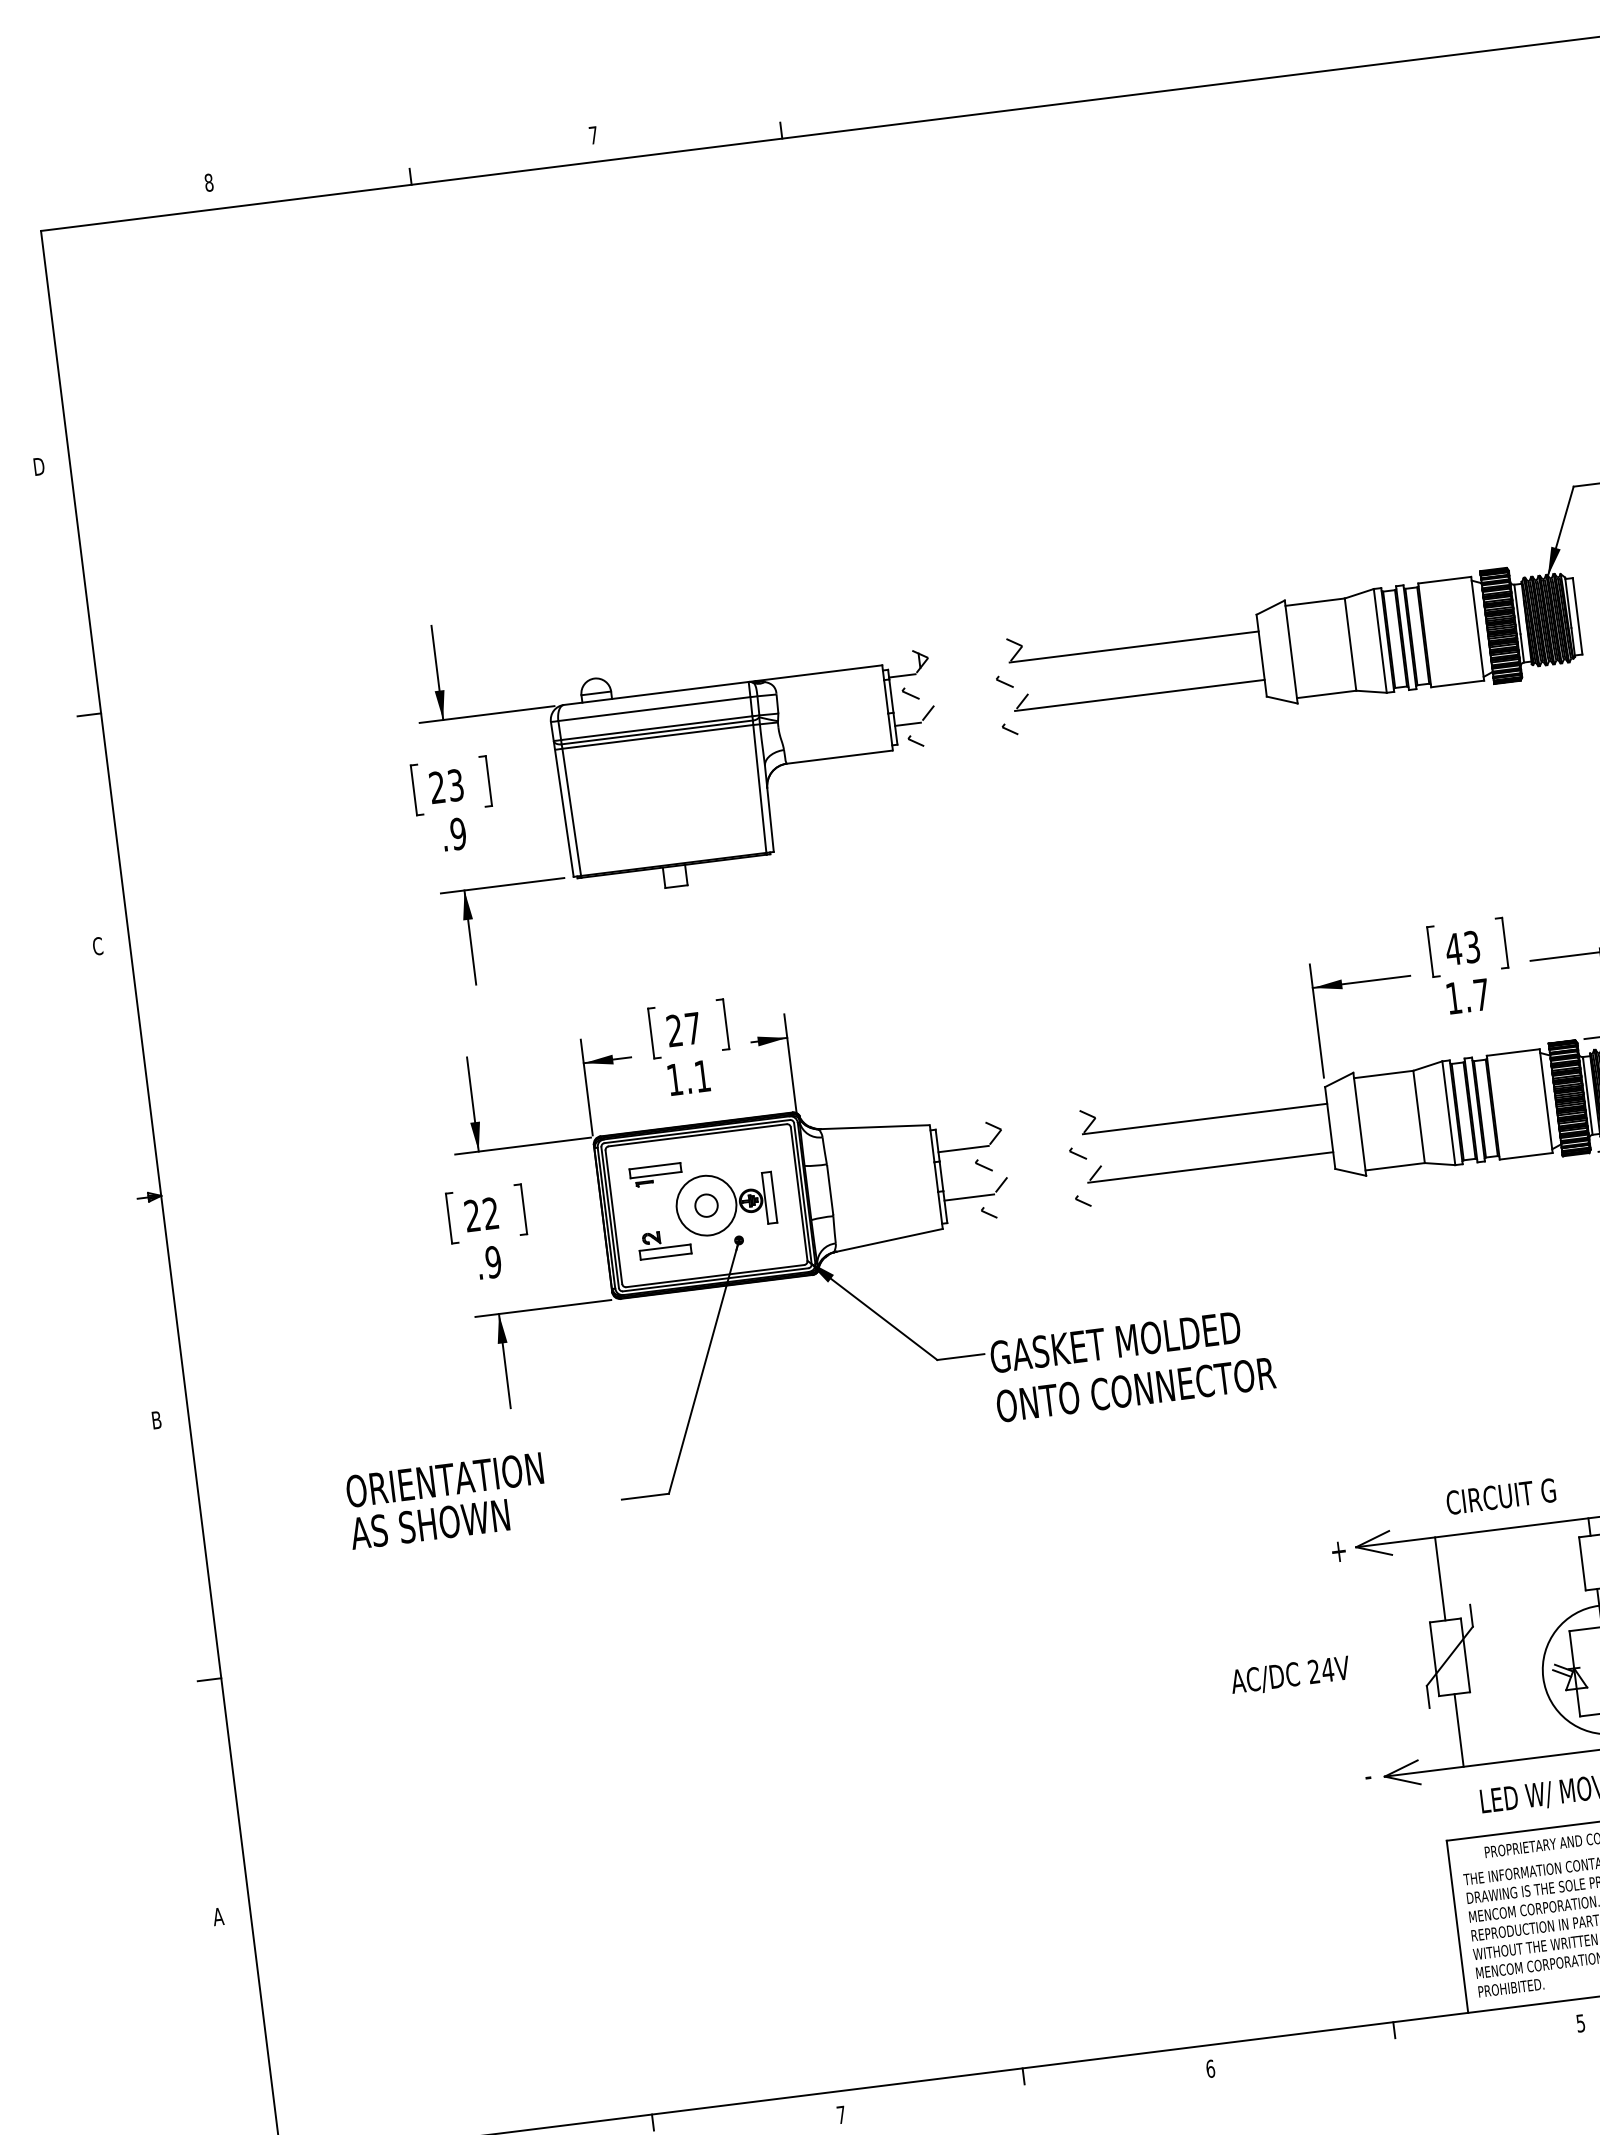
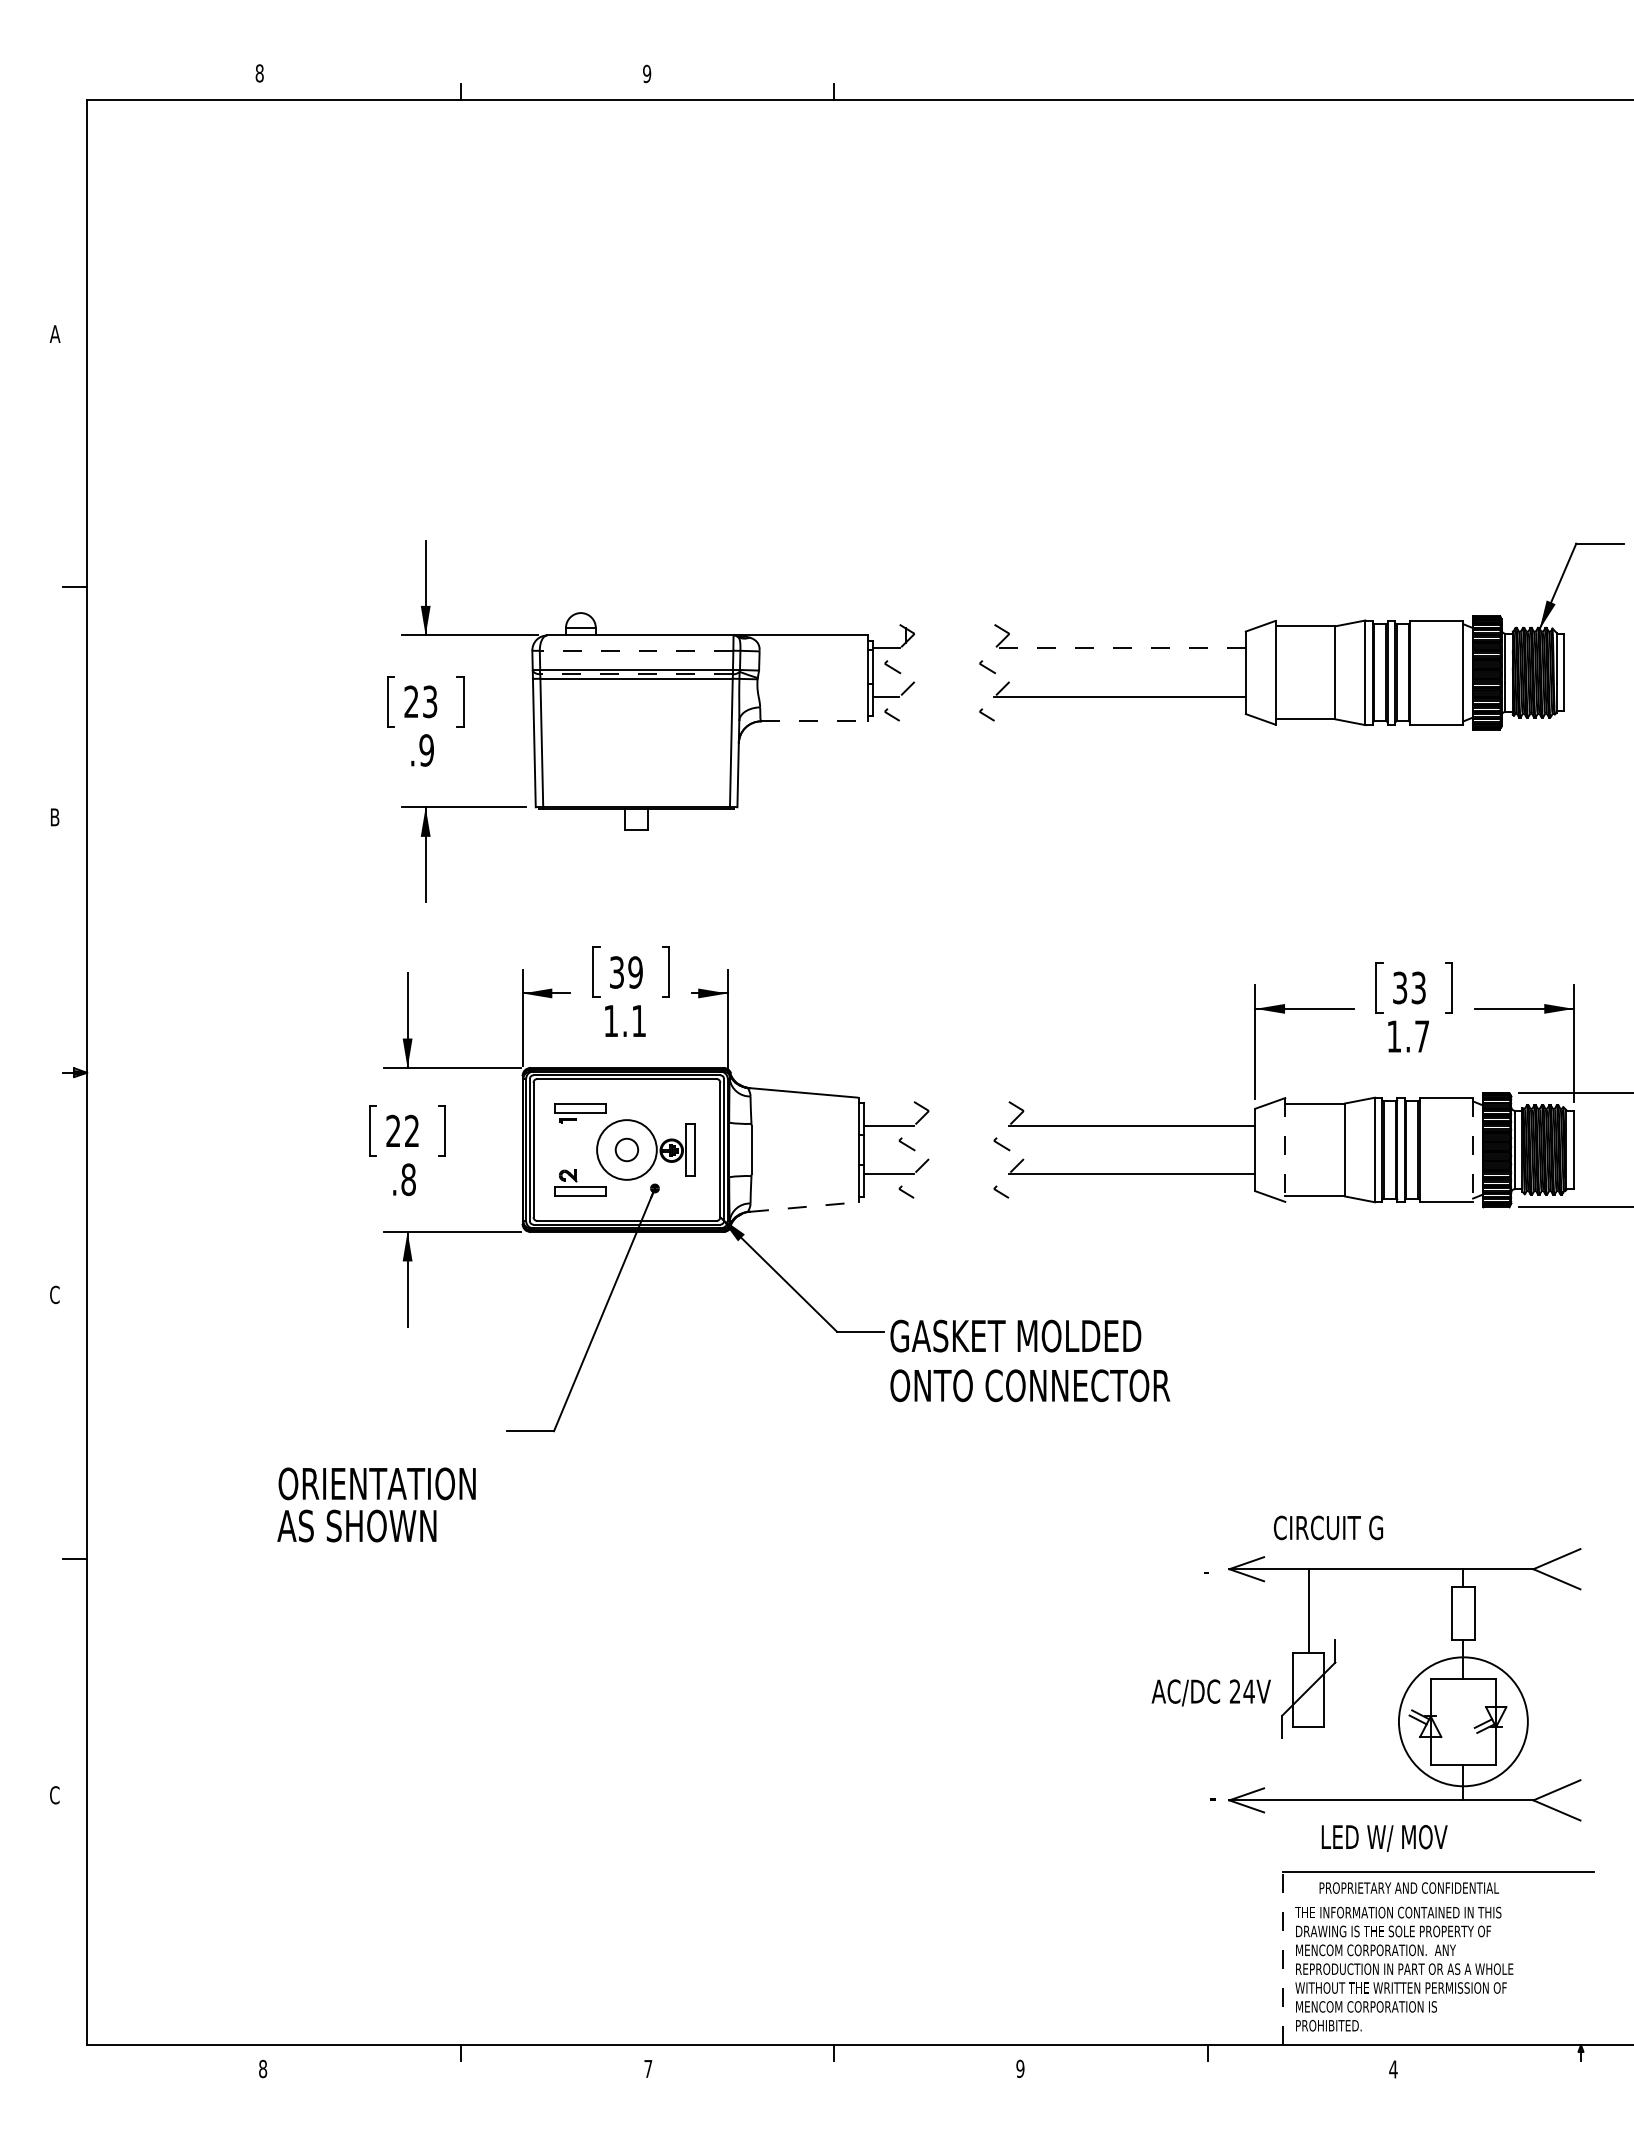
text: (593, 134) -> (647, 73), 7 -> 9
text: (38, 466) -> (55, 333), D -> A
line: (1133, 647) -> (1119, 648), solid -> dashed
line: (654, 708) -> (636, 650), solid -> dashed
line: (657, 732) -> (636, 674), solid -> dashed
line: (839, 757) -> (814, 721), solid -> dashed
text: (97, 946) -> (54, 817), C -> B
text: (1453, 948) -> (1399, 987), 43 -> 33
text: (684, 1029) -> (626, 972), 27 -> 39
line: (1546, 1101) -> (1473, 1150), solid -> dashed
line: (1359, 1123) -> (1285, 1149), solid -> dashed
line: (889, 1240) -> (804, 1207), solid -> dashed
text: (493, 1261) -> (408, 1179), .9 -> .8
text: (156, 1419) -> (54, 1294), B -> C
text: (1501, 1496) -> (1328, 1527), moved
text: (446, 1500) -> (376, 1504), moved
text: (1338, 1551) -> (1211, 1571), + -> -
text: (1289, 1675) -> (1210, 1692), moved
line: (1458, 1730) -> (1308, 1763), removed
text: (218, 1917) -> (54, 1795), A -> C
line: (1457, 1926) -> (1283, 1958), solid -> dashed
text: (1580, 2023) -> (1393, 2069), 5 -> 4
text: (1210, 2068) -> (1020, 2068), 6 -> 9

